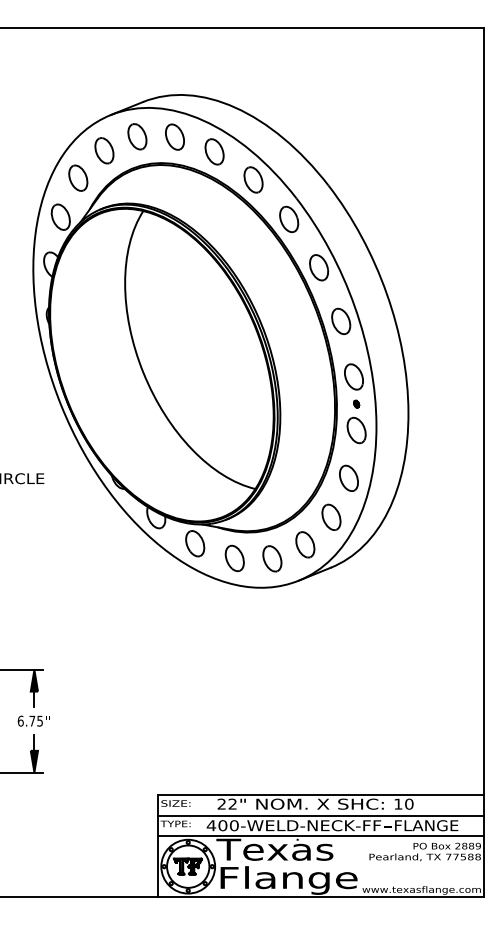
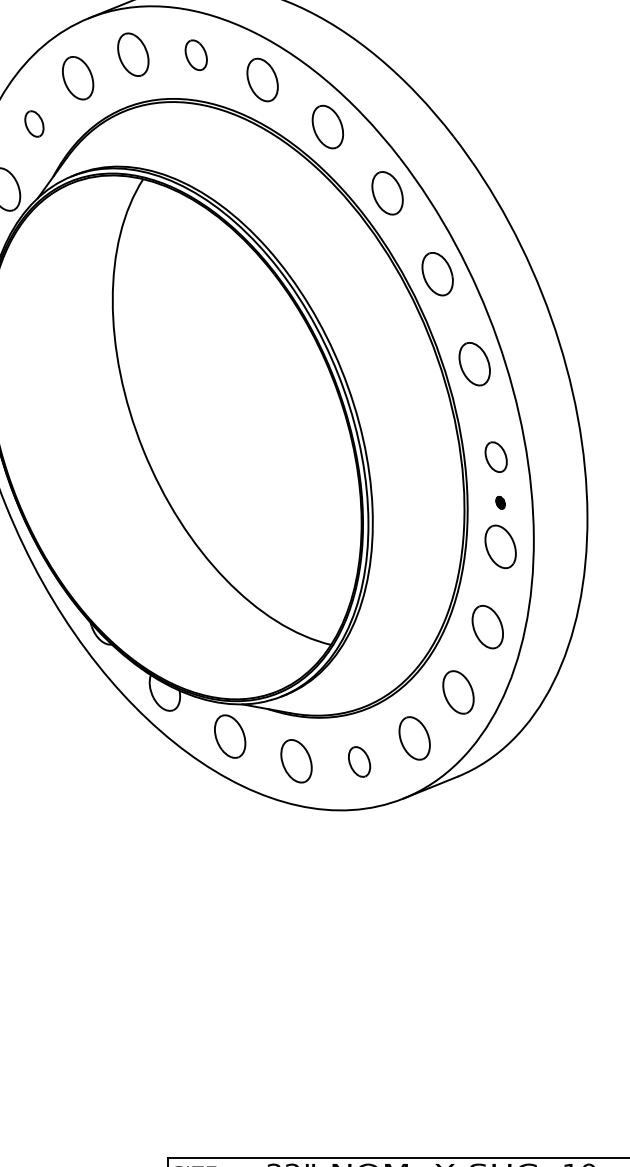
part: (174, 136) -> (195, 54), size x0.7
part: (78, 177) -> (34, 122), size x0.6
part: (353, 376) -> (495, 456), size x0.7
part: (272, 558) -> (359, 761), size x0.7

